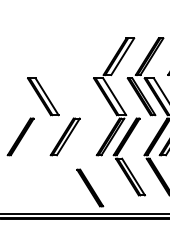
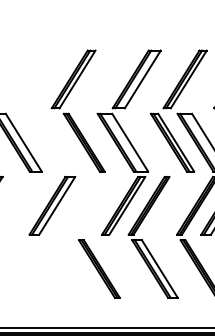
part: (81, 76) -> (77, 110), added
part: (90, 187) -> (99, 268), moved

